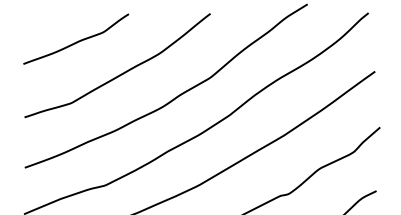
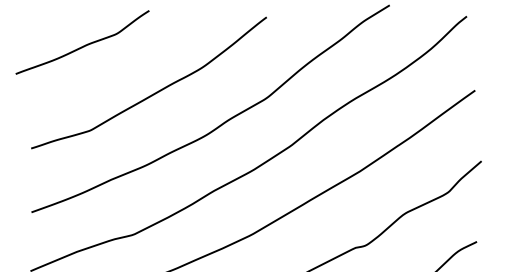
curve: (76, 41) -> (83, 45), moved

